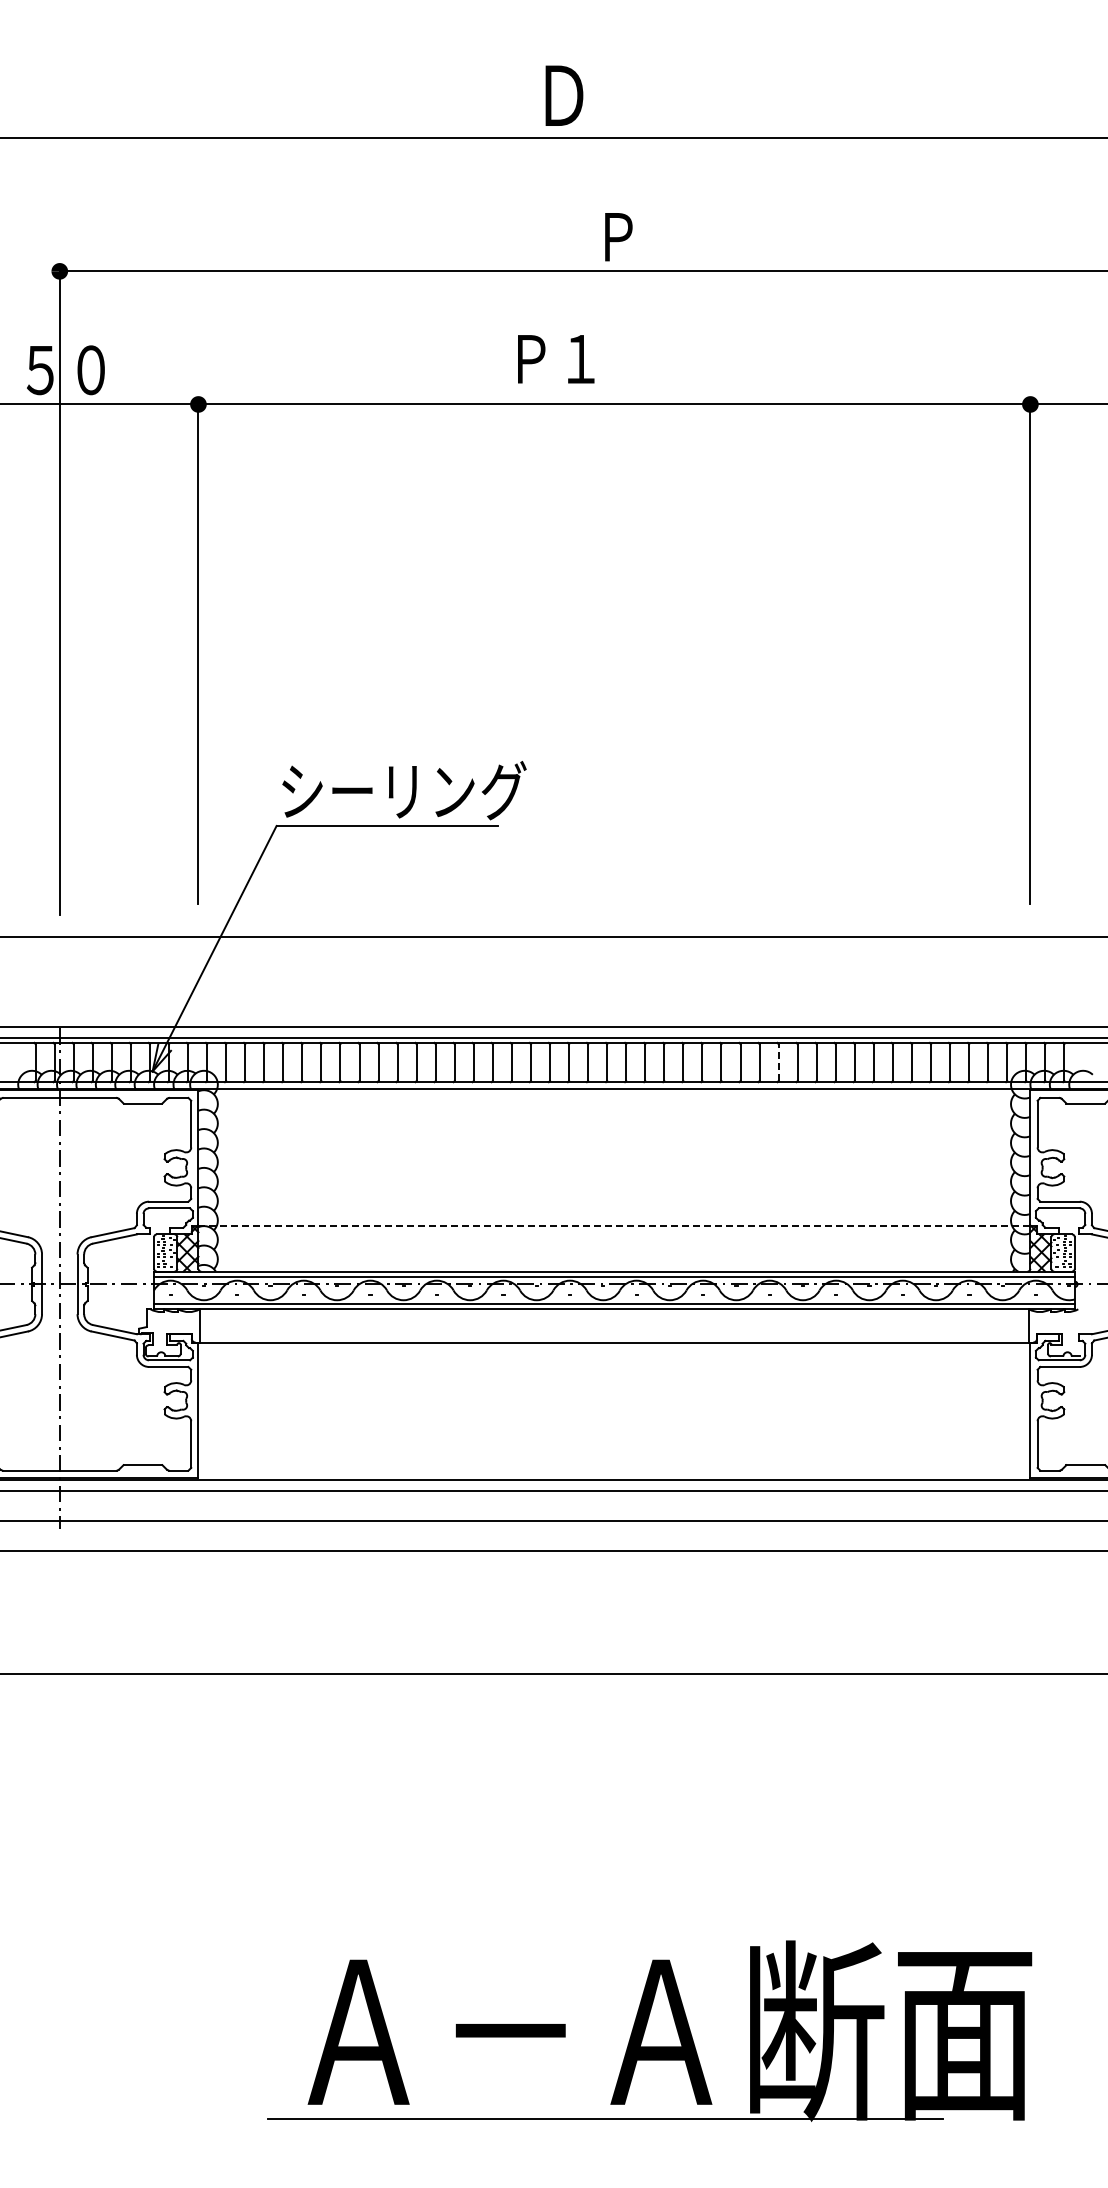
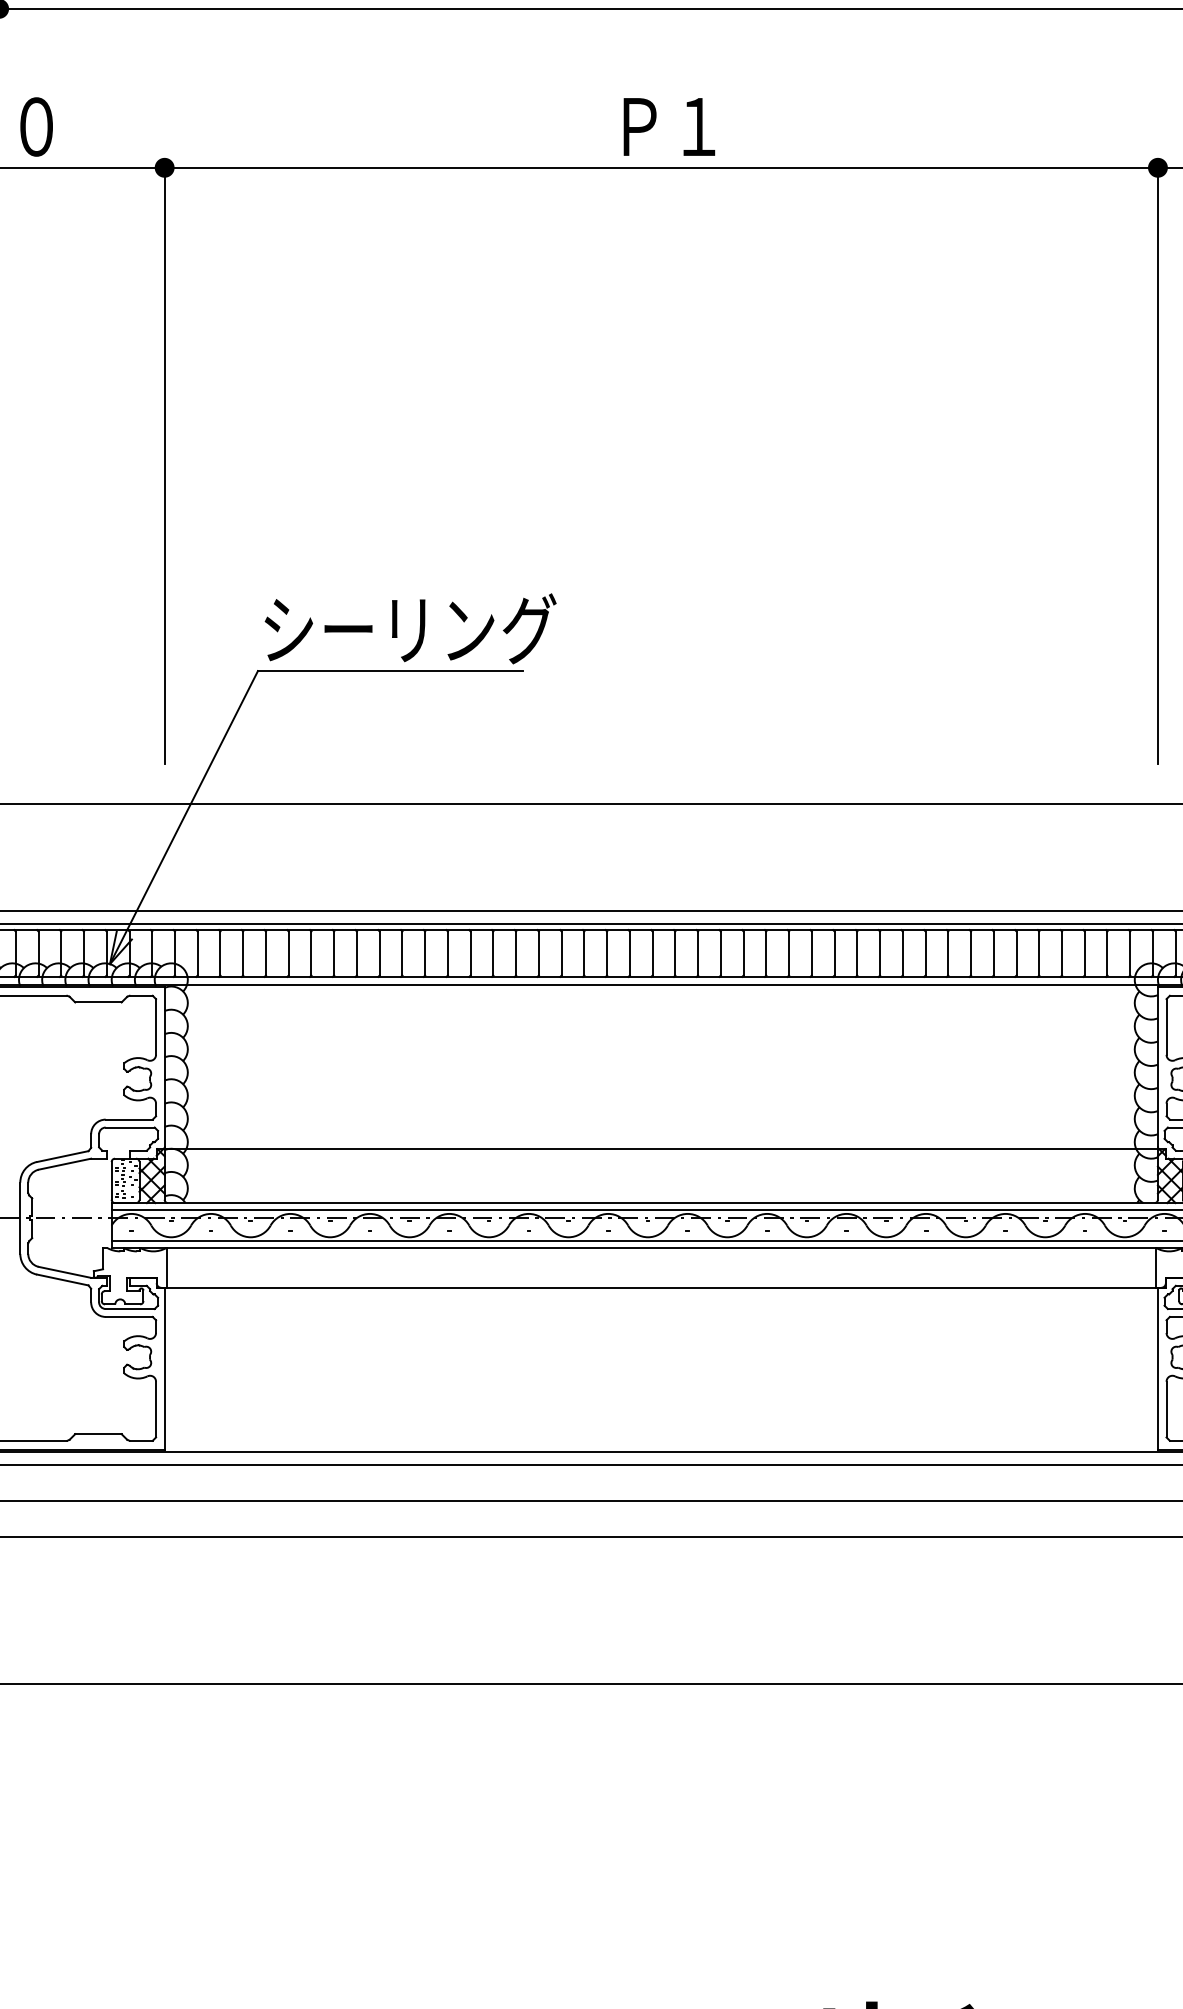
text: (556, 359) -> (669, 127), moved
line: (778, 1062) -> (857, 953), dashed -> solid
line: (614, 1226) -> (661, 1149), dashed -> solid

